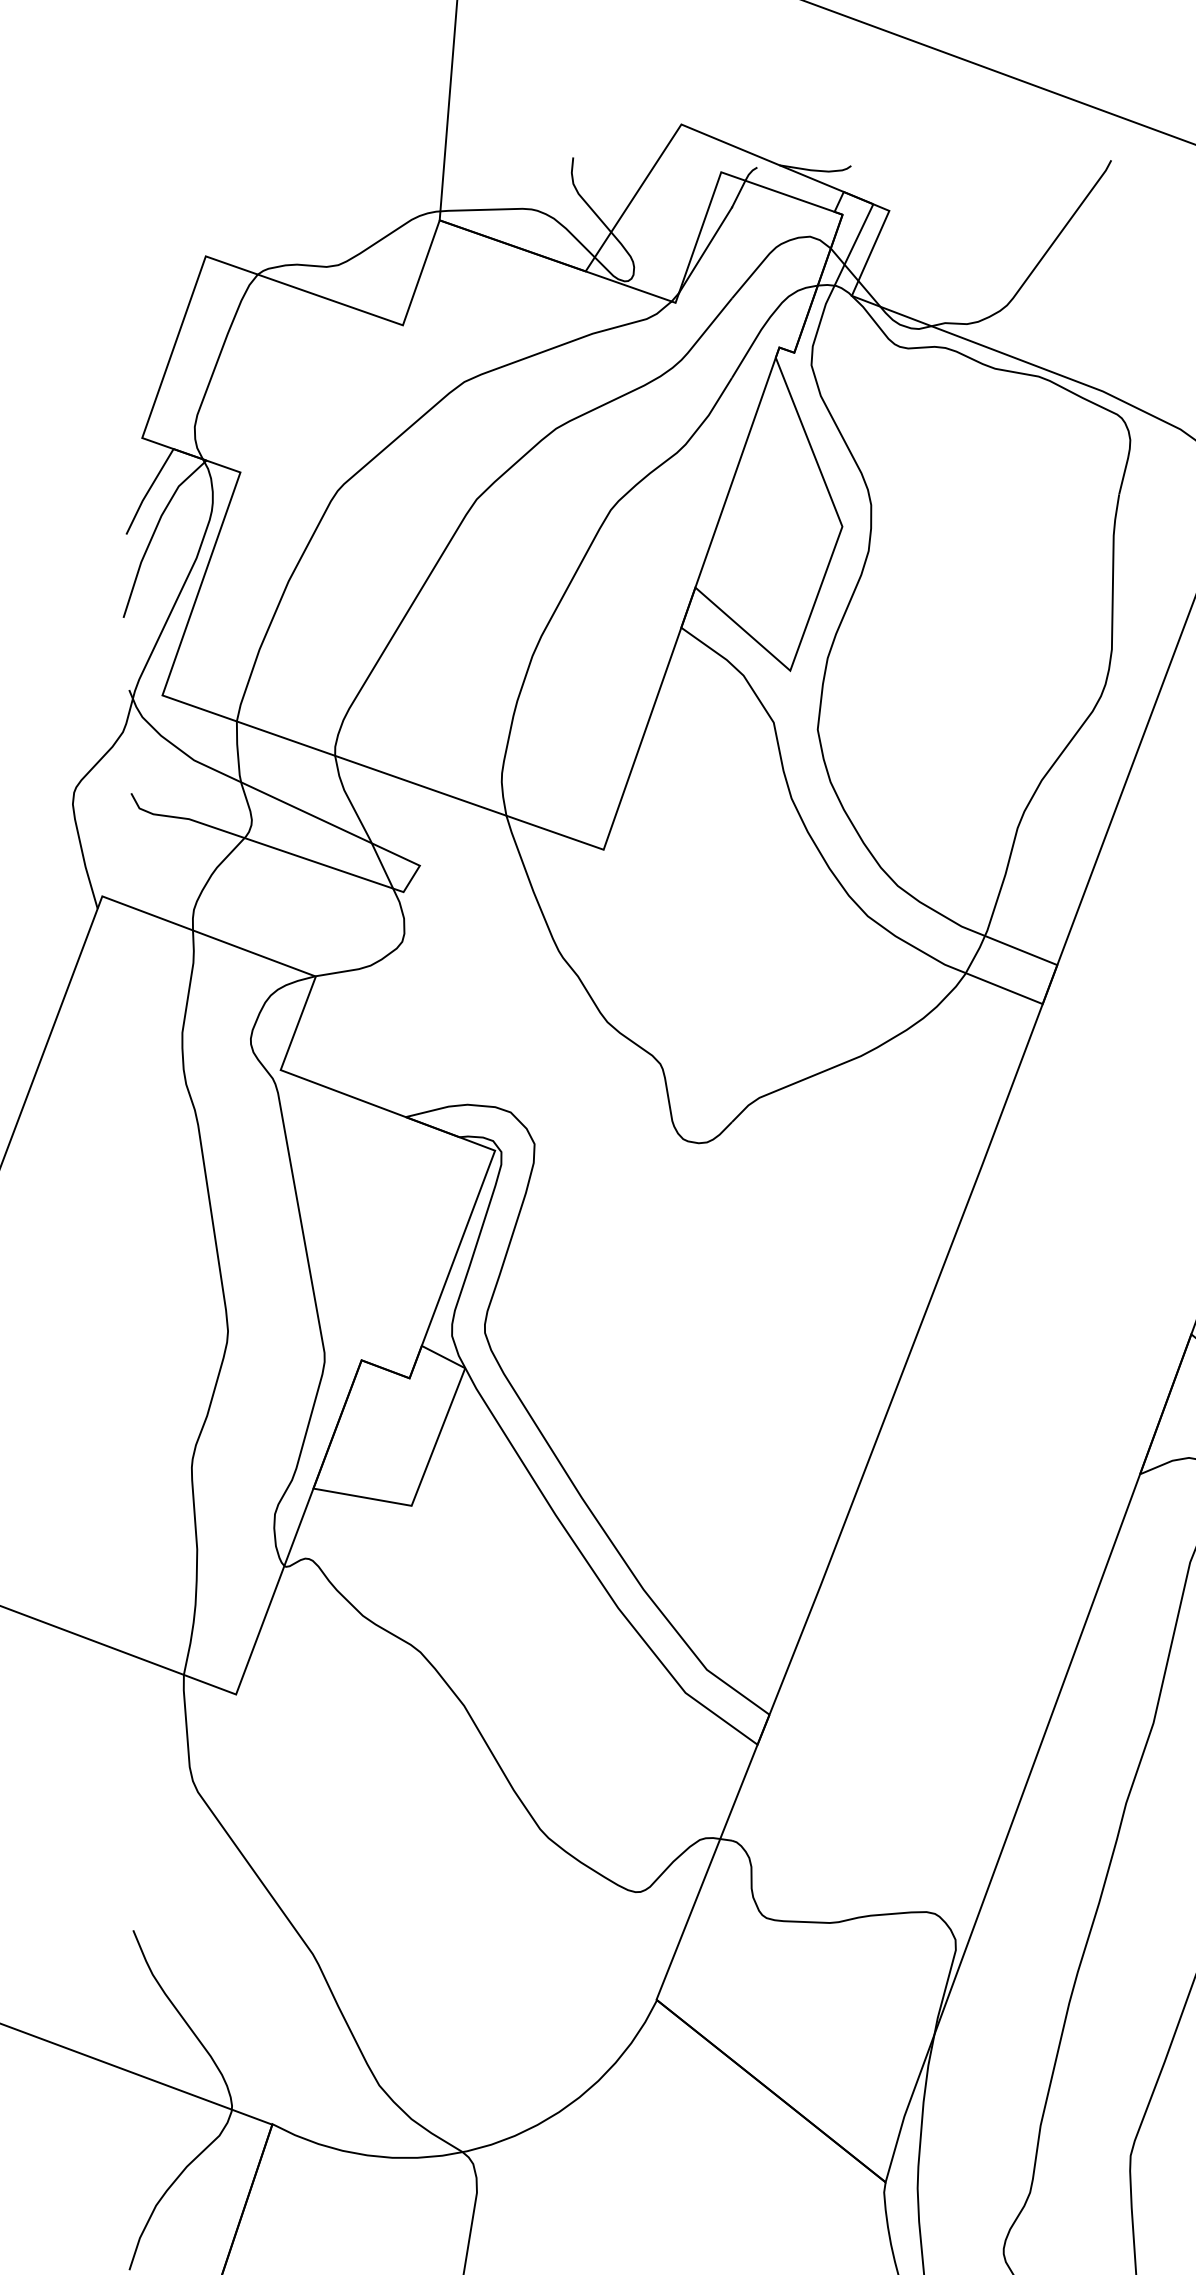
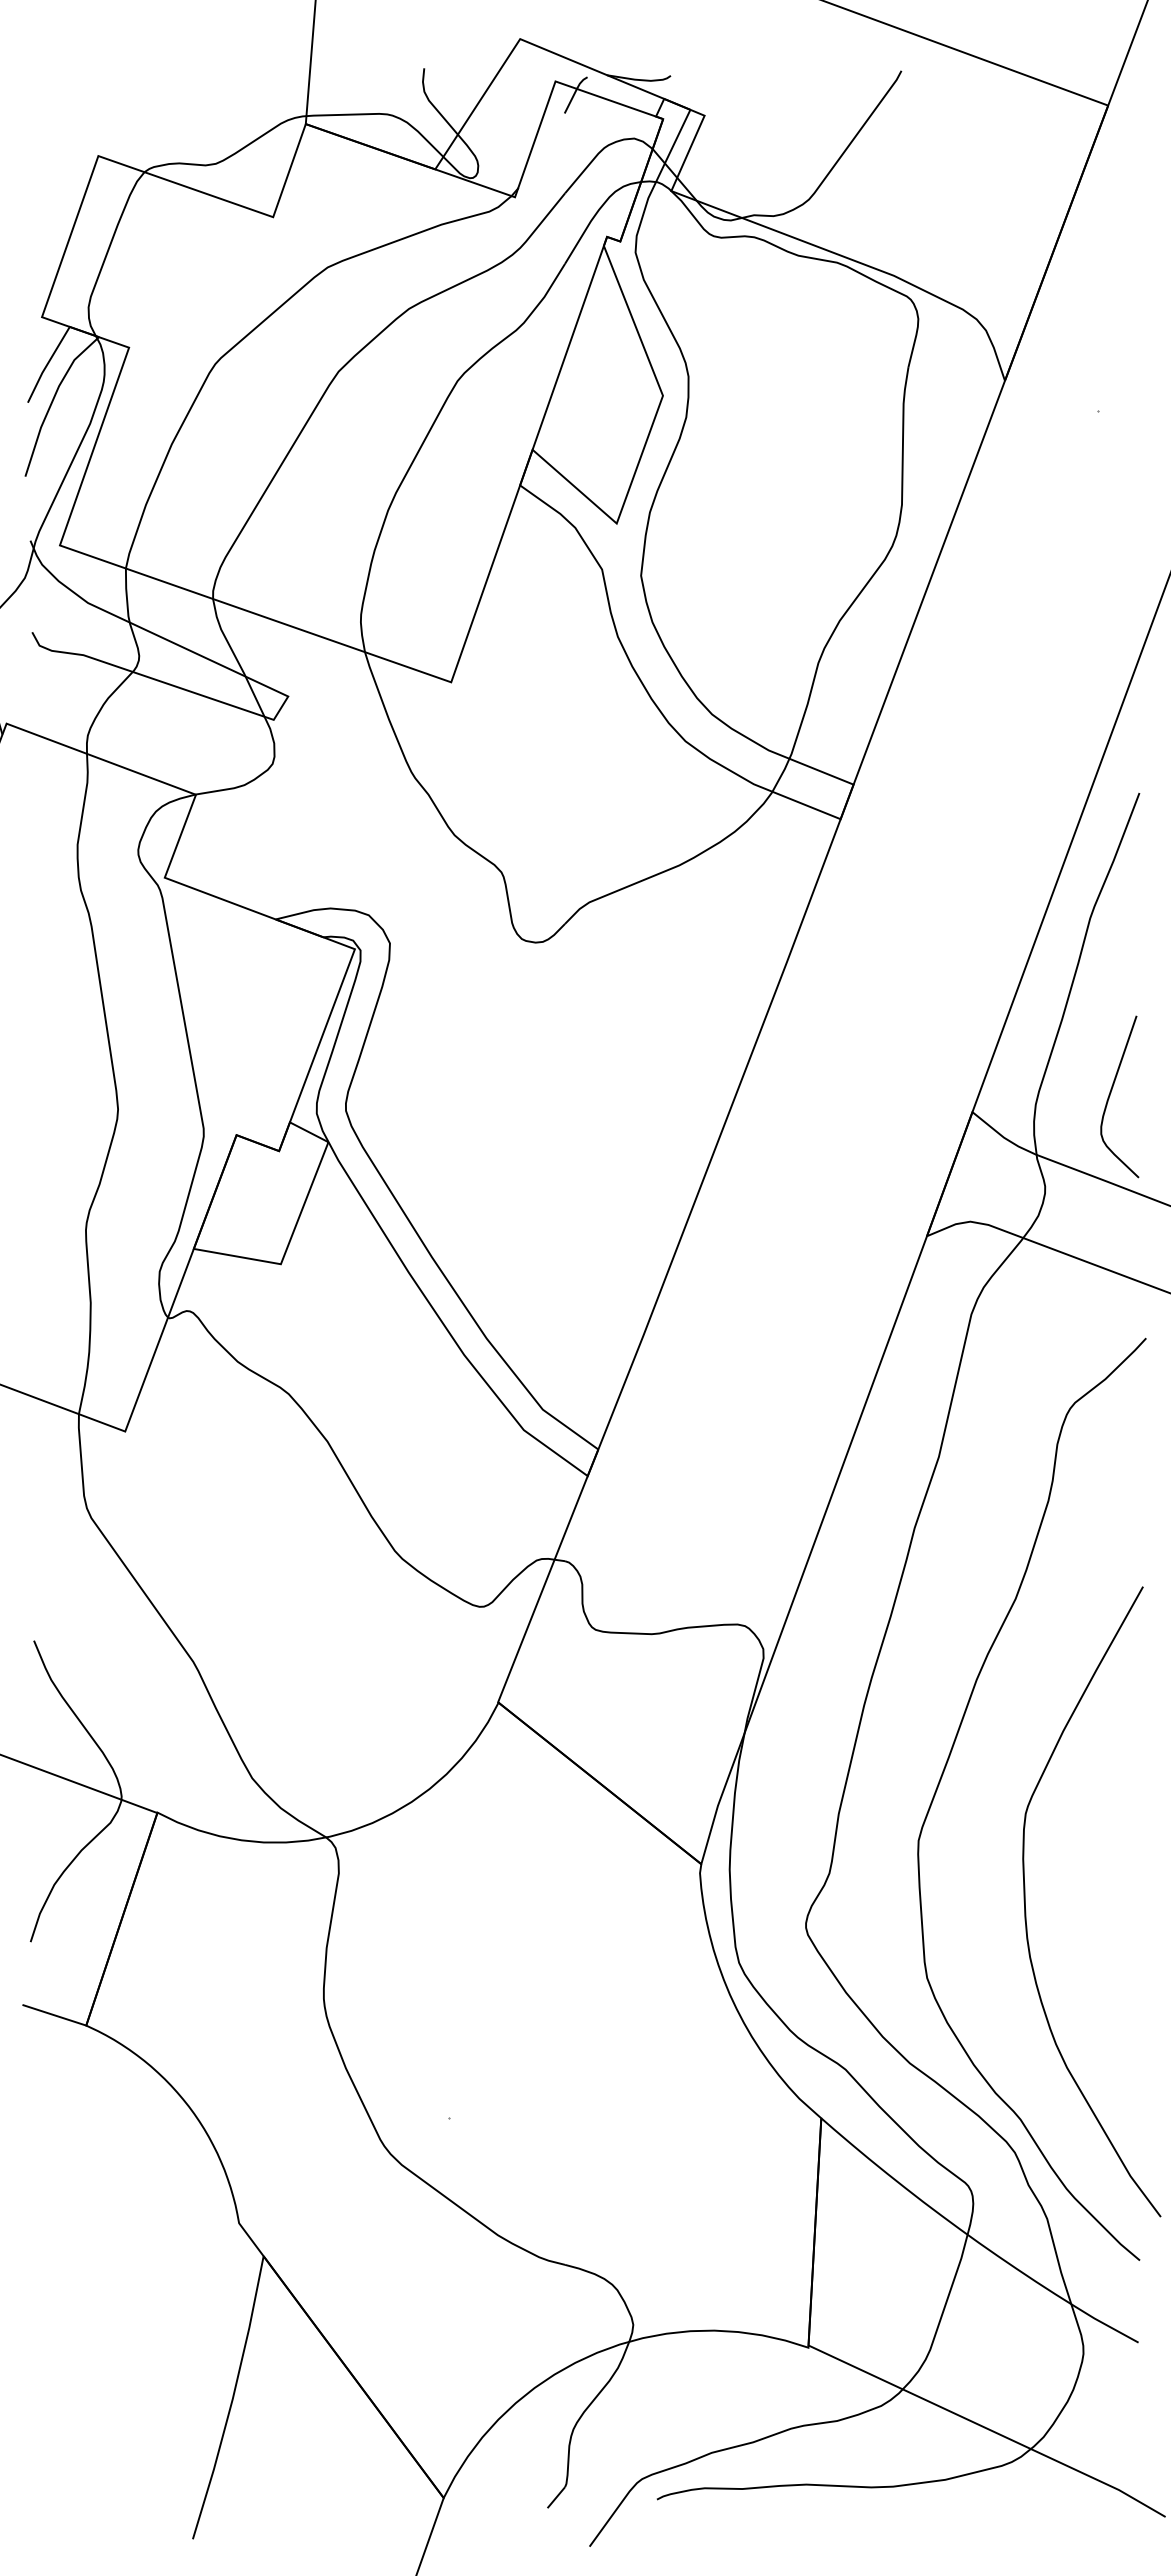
line: (705, 250) -> (541, 150), removed

